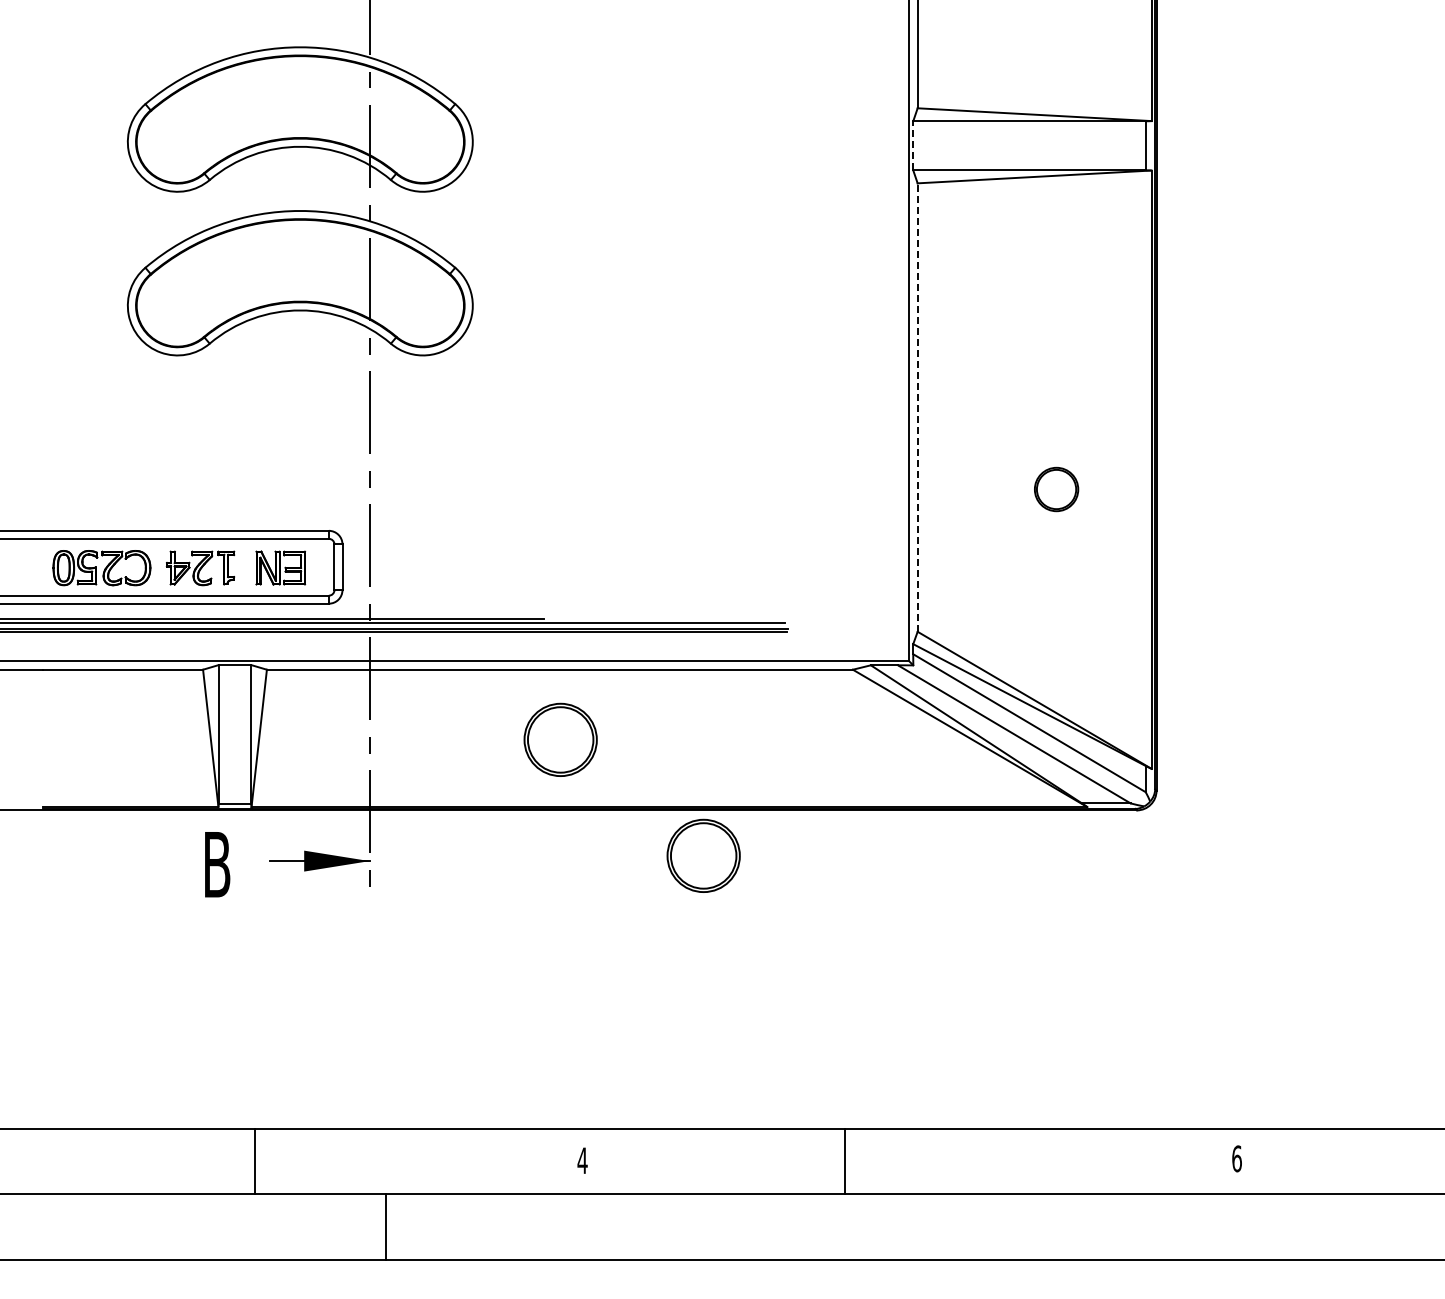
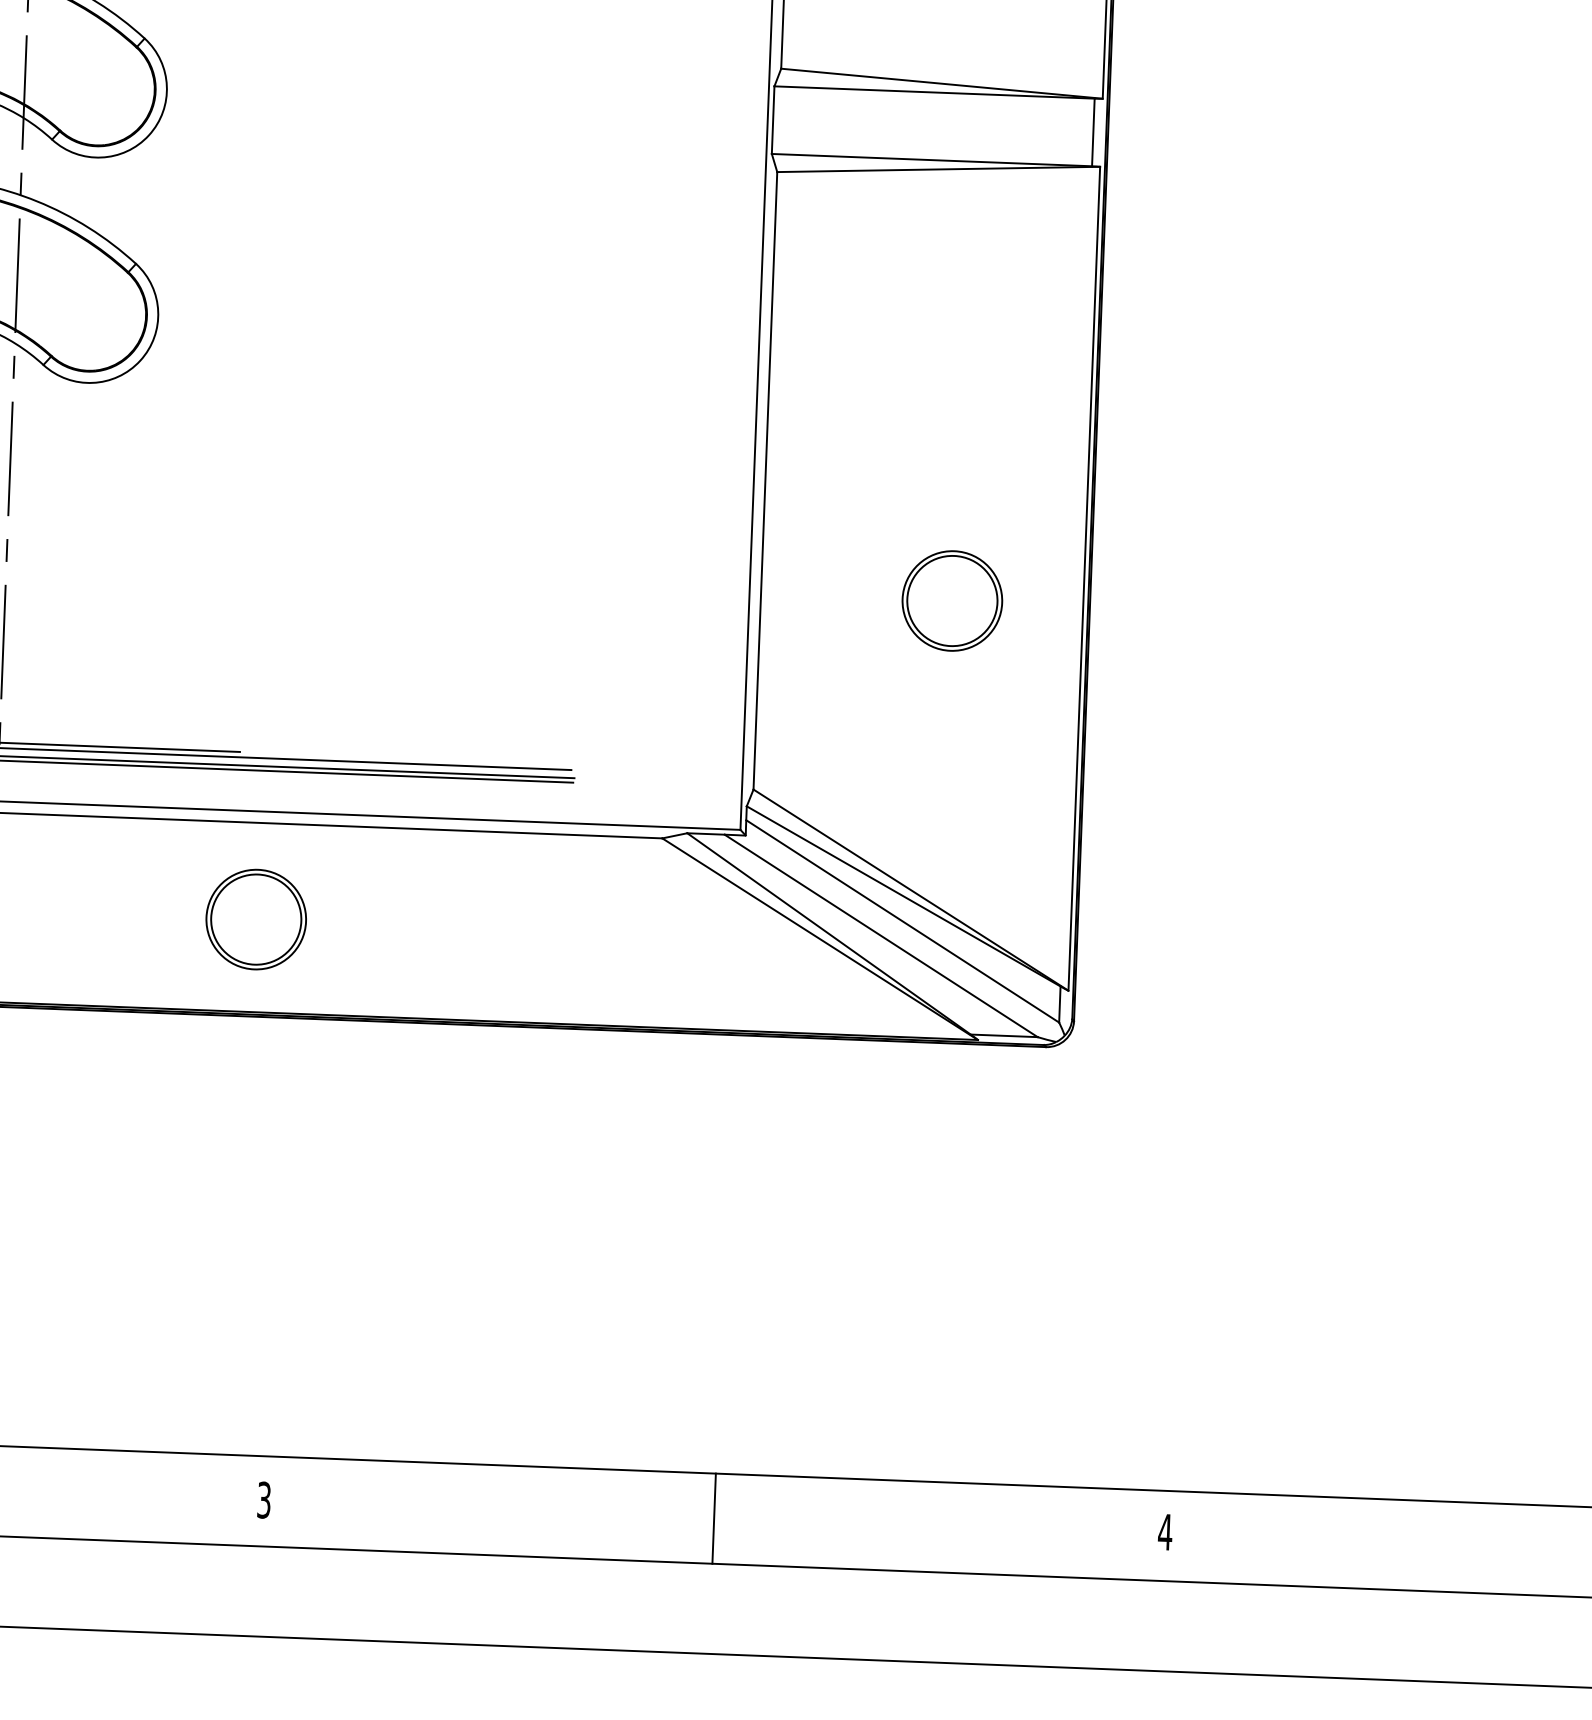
line: (913, 145) -> (773, 119), dashed -> solid
line: (917, 407) -> (765, 480), dashed -> solid
part: (1056, 489) -> (952, 600), size x1.67
part: (703, 855) -> (446, 1086), removed
text: (1236, 1158) -> (1164, 1531), 6 -> 4
text: (582, 1160) -> (264, 1499), 4 -> 3
line: (845, 1161) -> (714, 1518), moved

